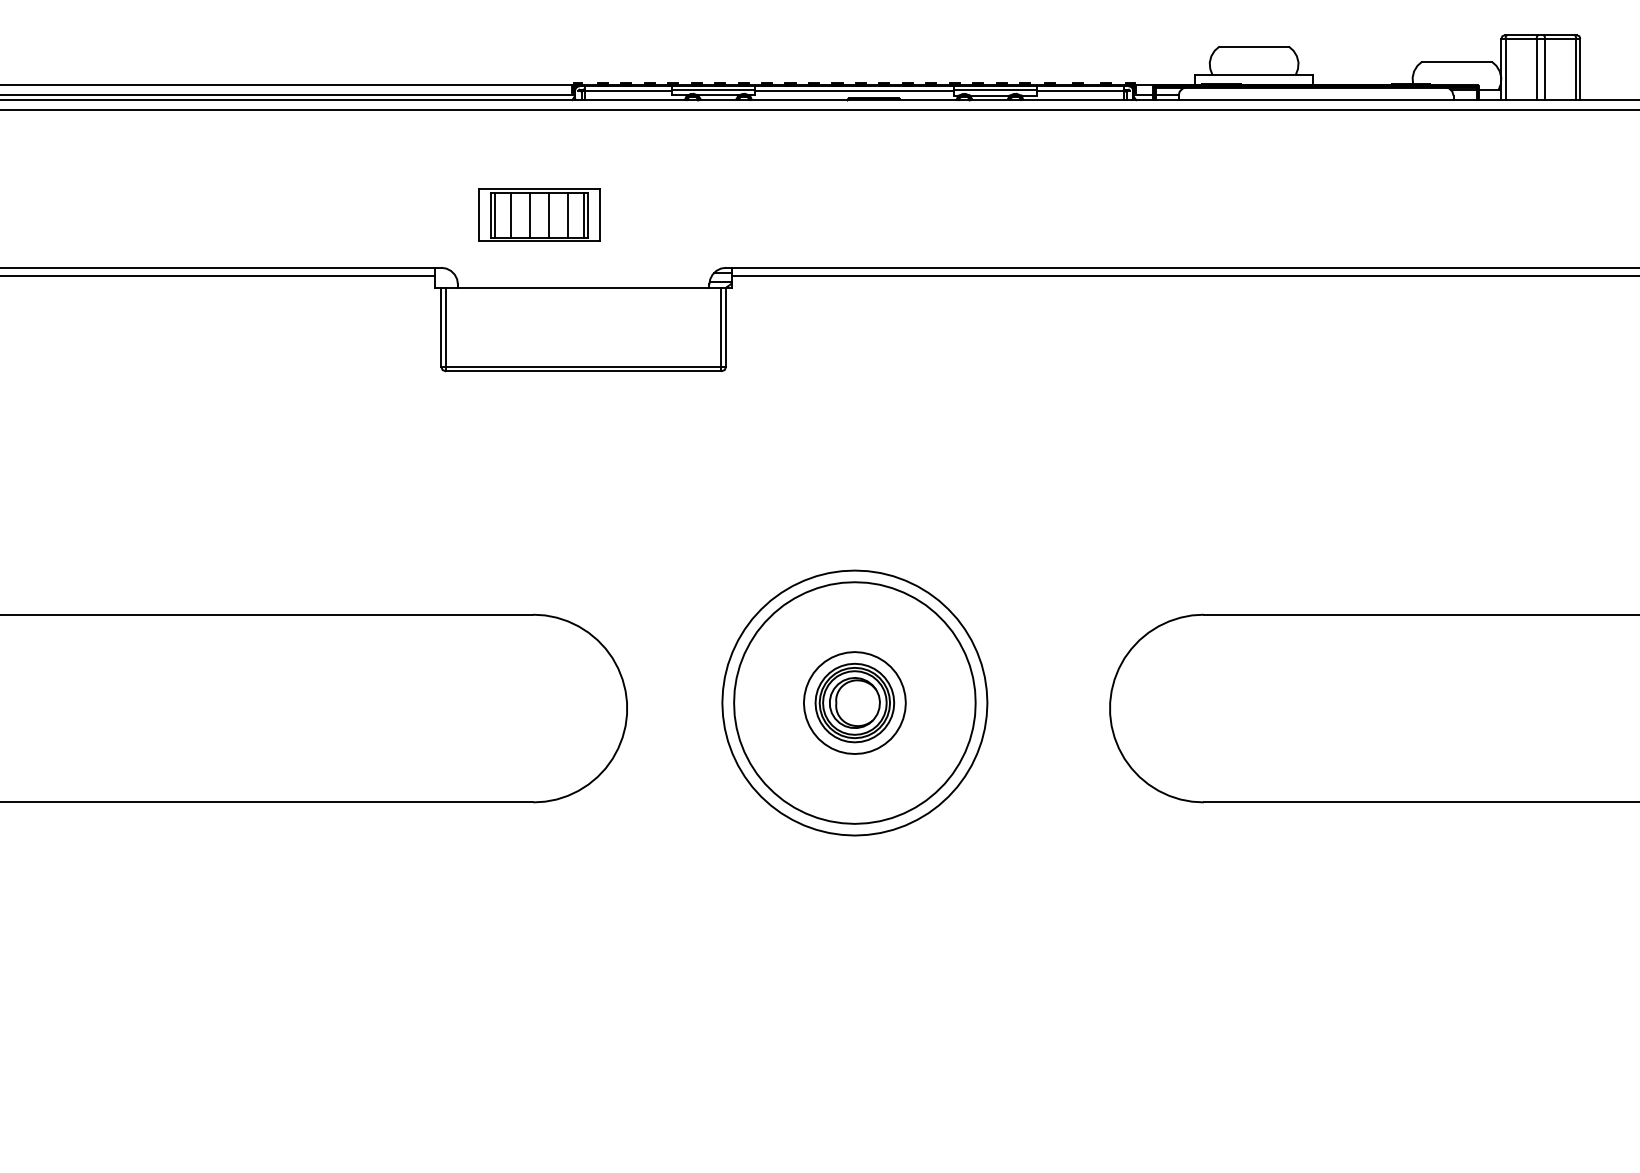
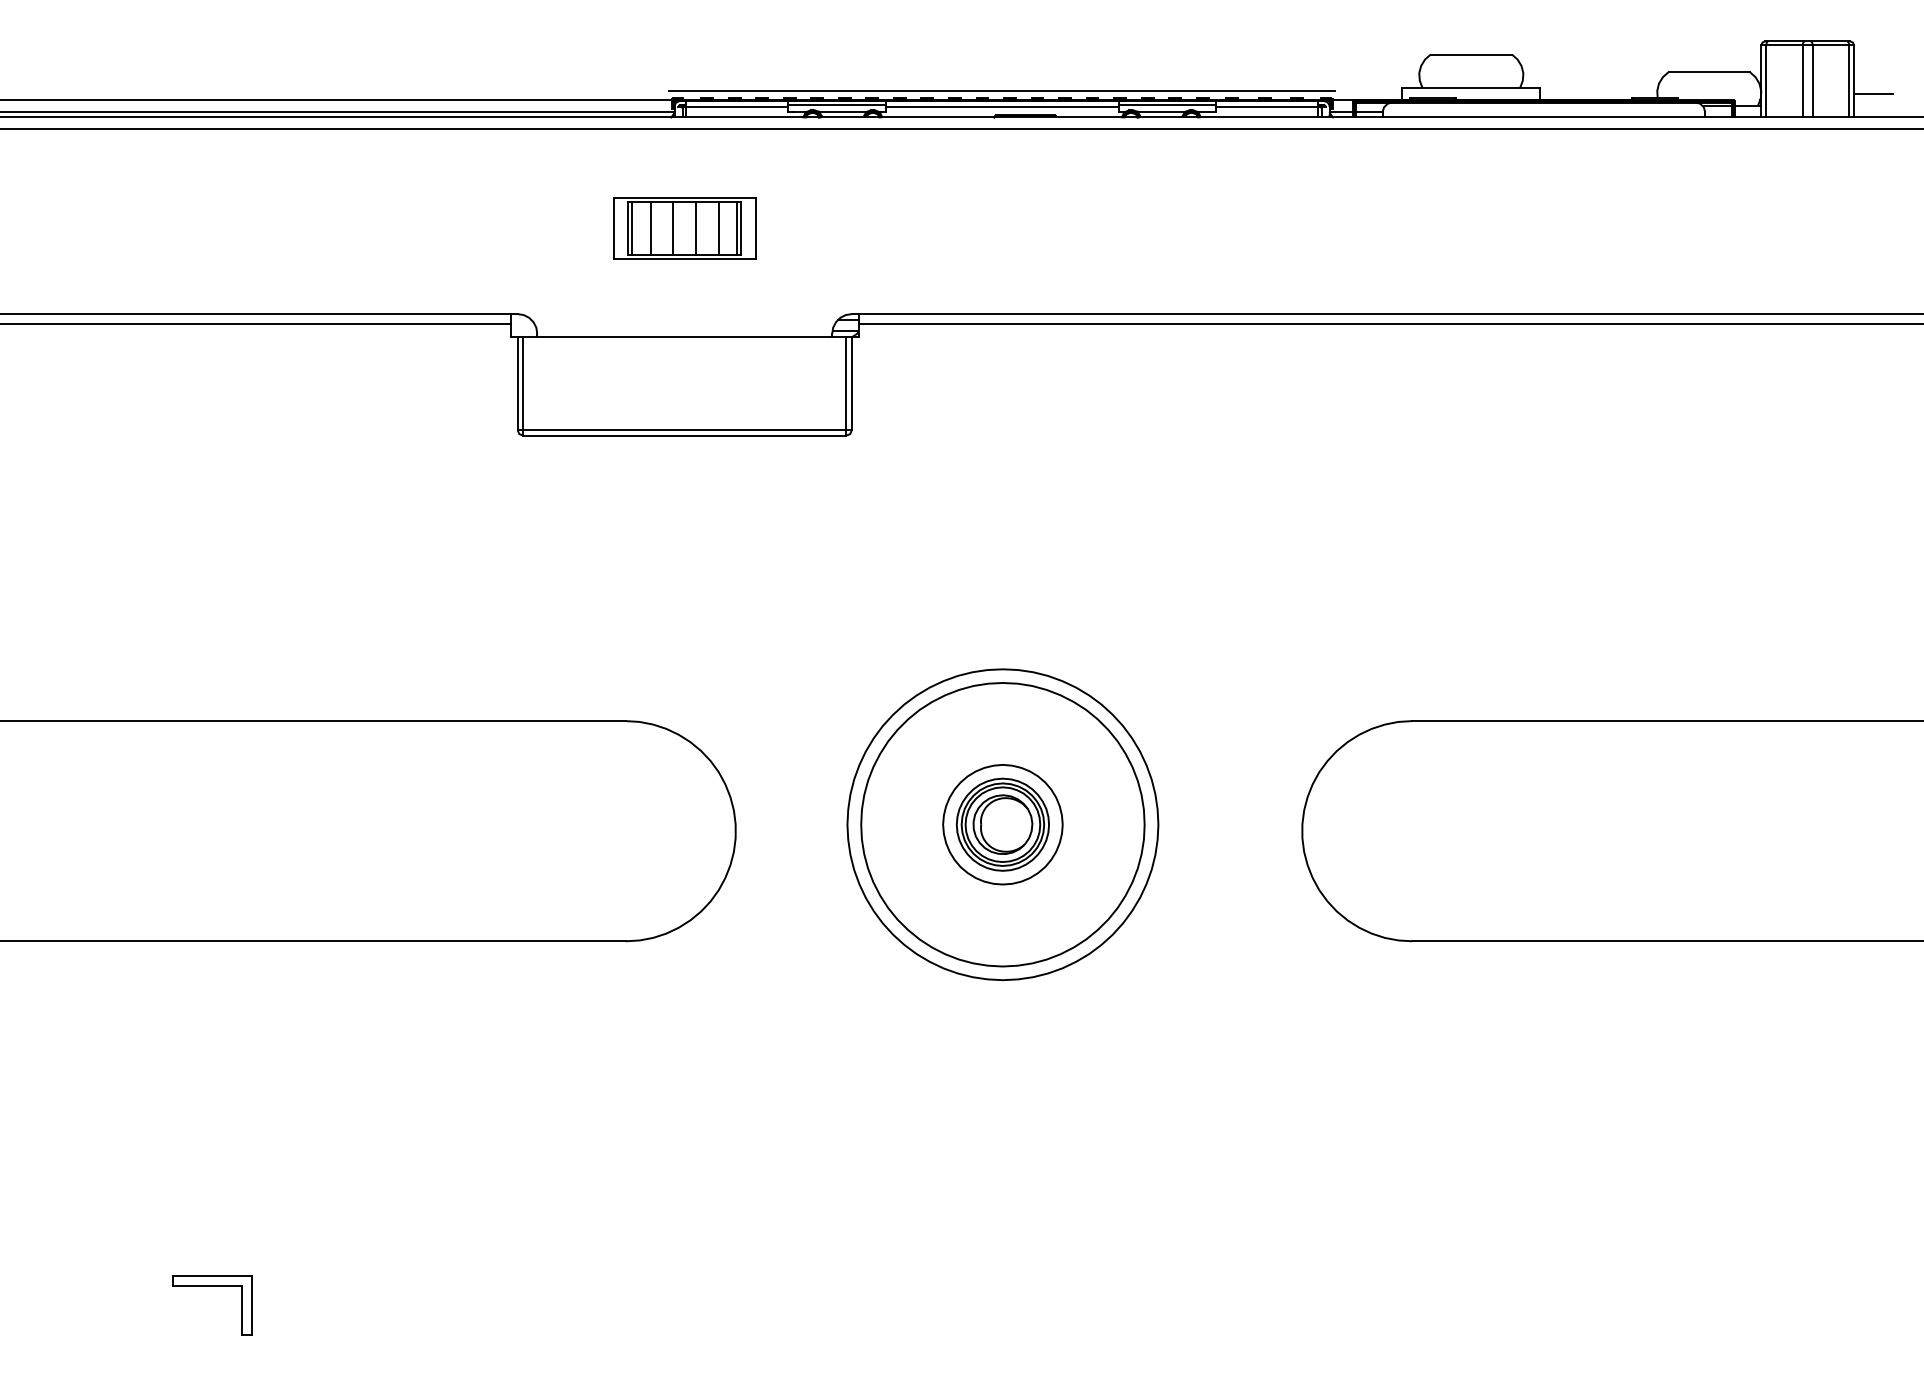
line: (853, 78) -> (1001, 91), added
line: (1596, 79) -> (1873, 93), added
part: (539, 215) -> (684, 228), moved
part: (181, 1096) -> (212, 1286), added

